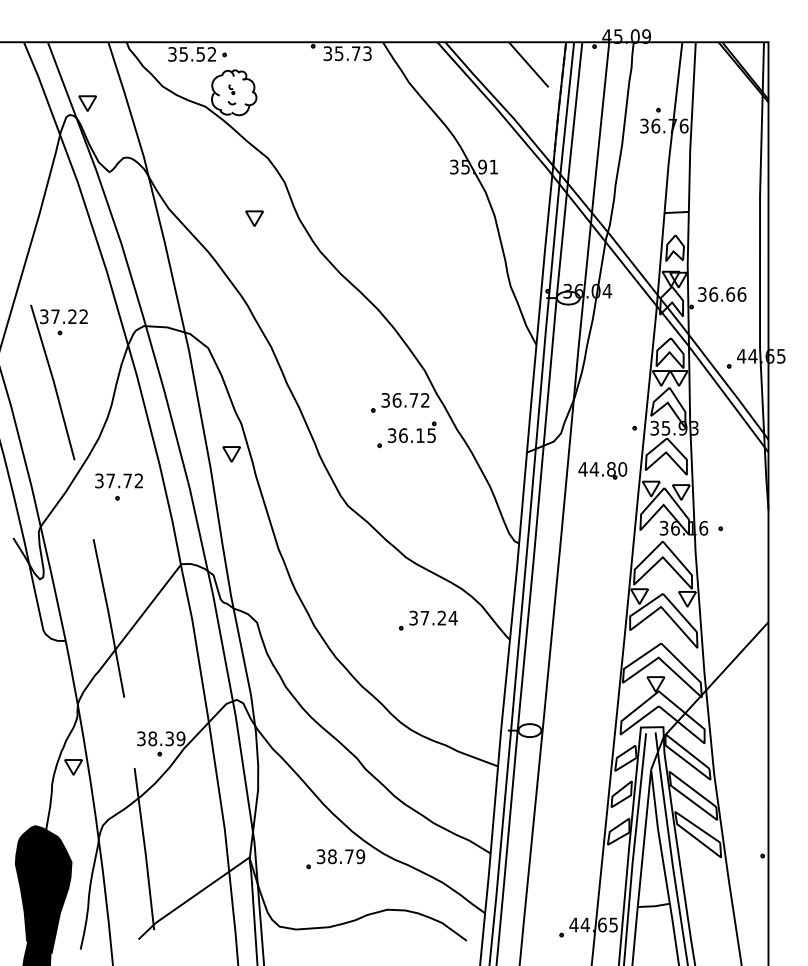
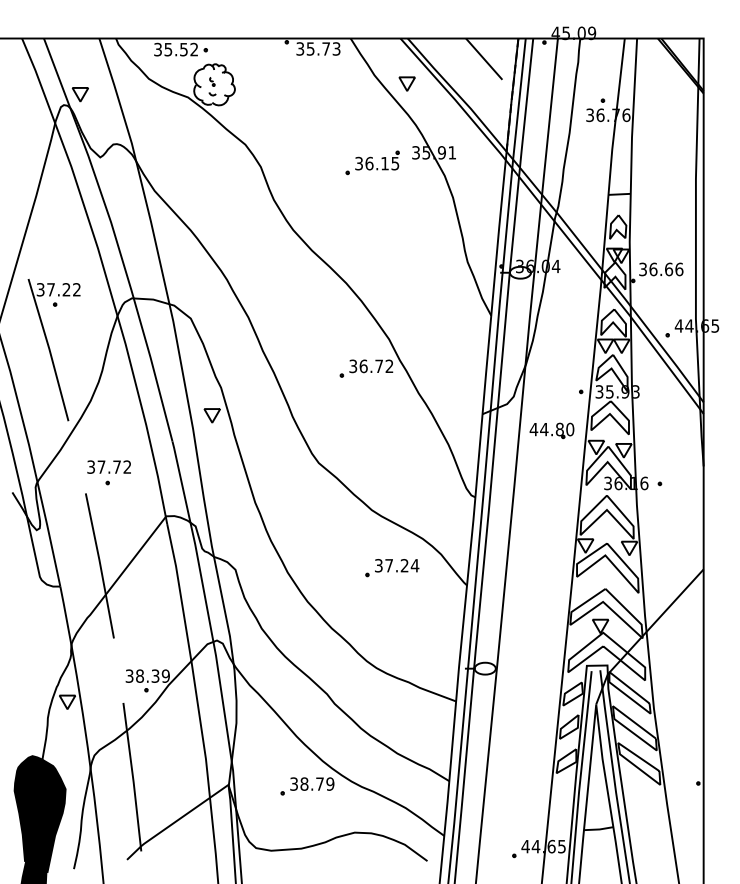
part: (253, 218) -> (406, 83), moved
part: (406, 434) -> (372, 162), moved
part: (118, 486) -> (108, 472), moved

